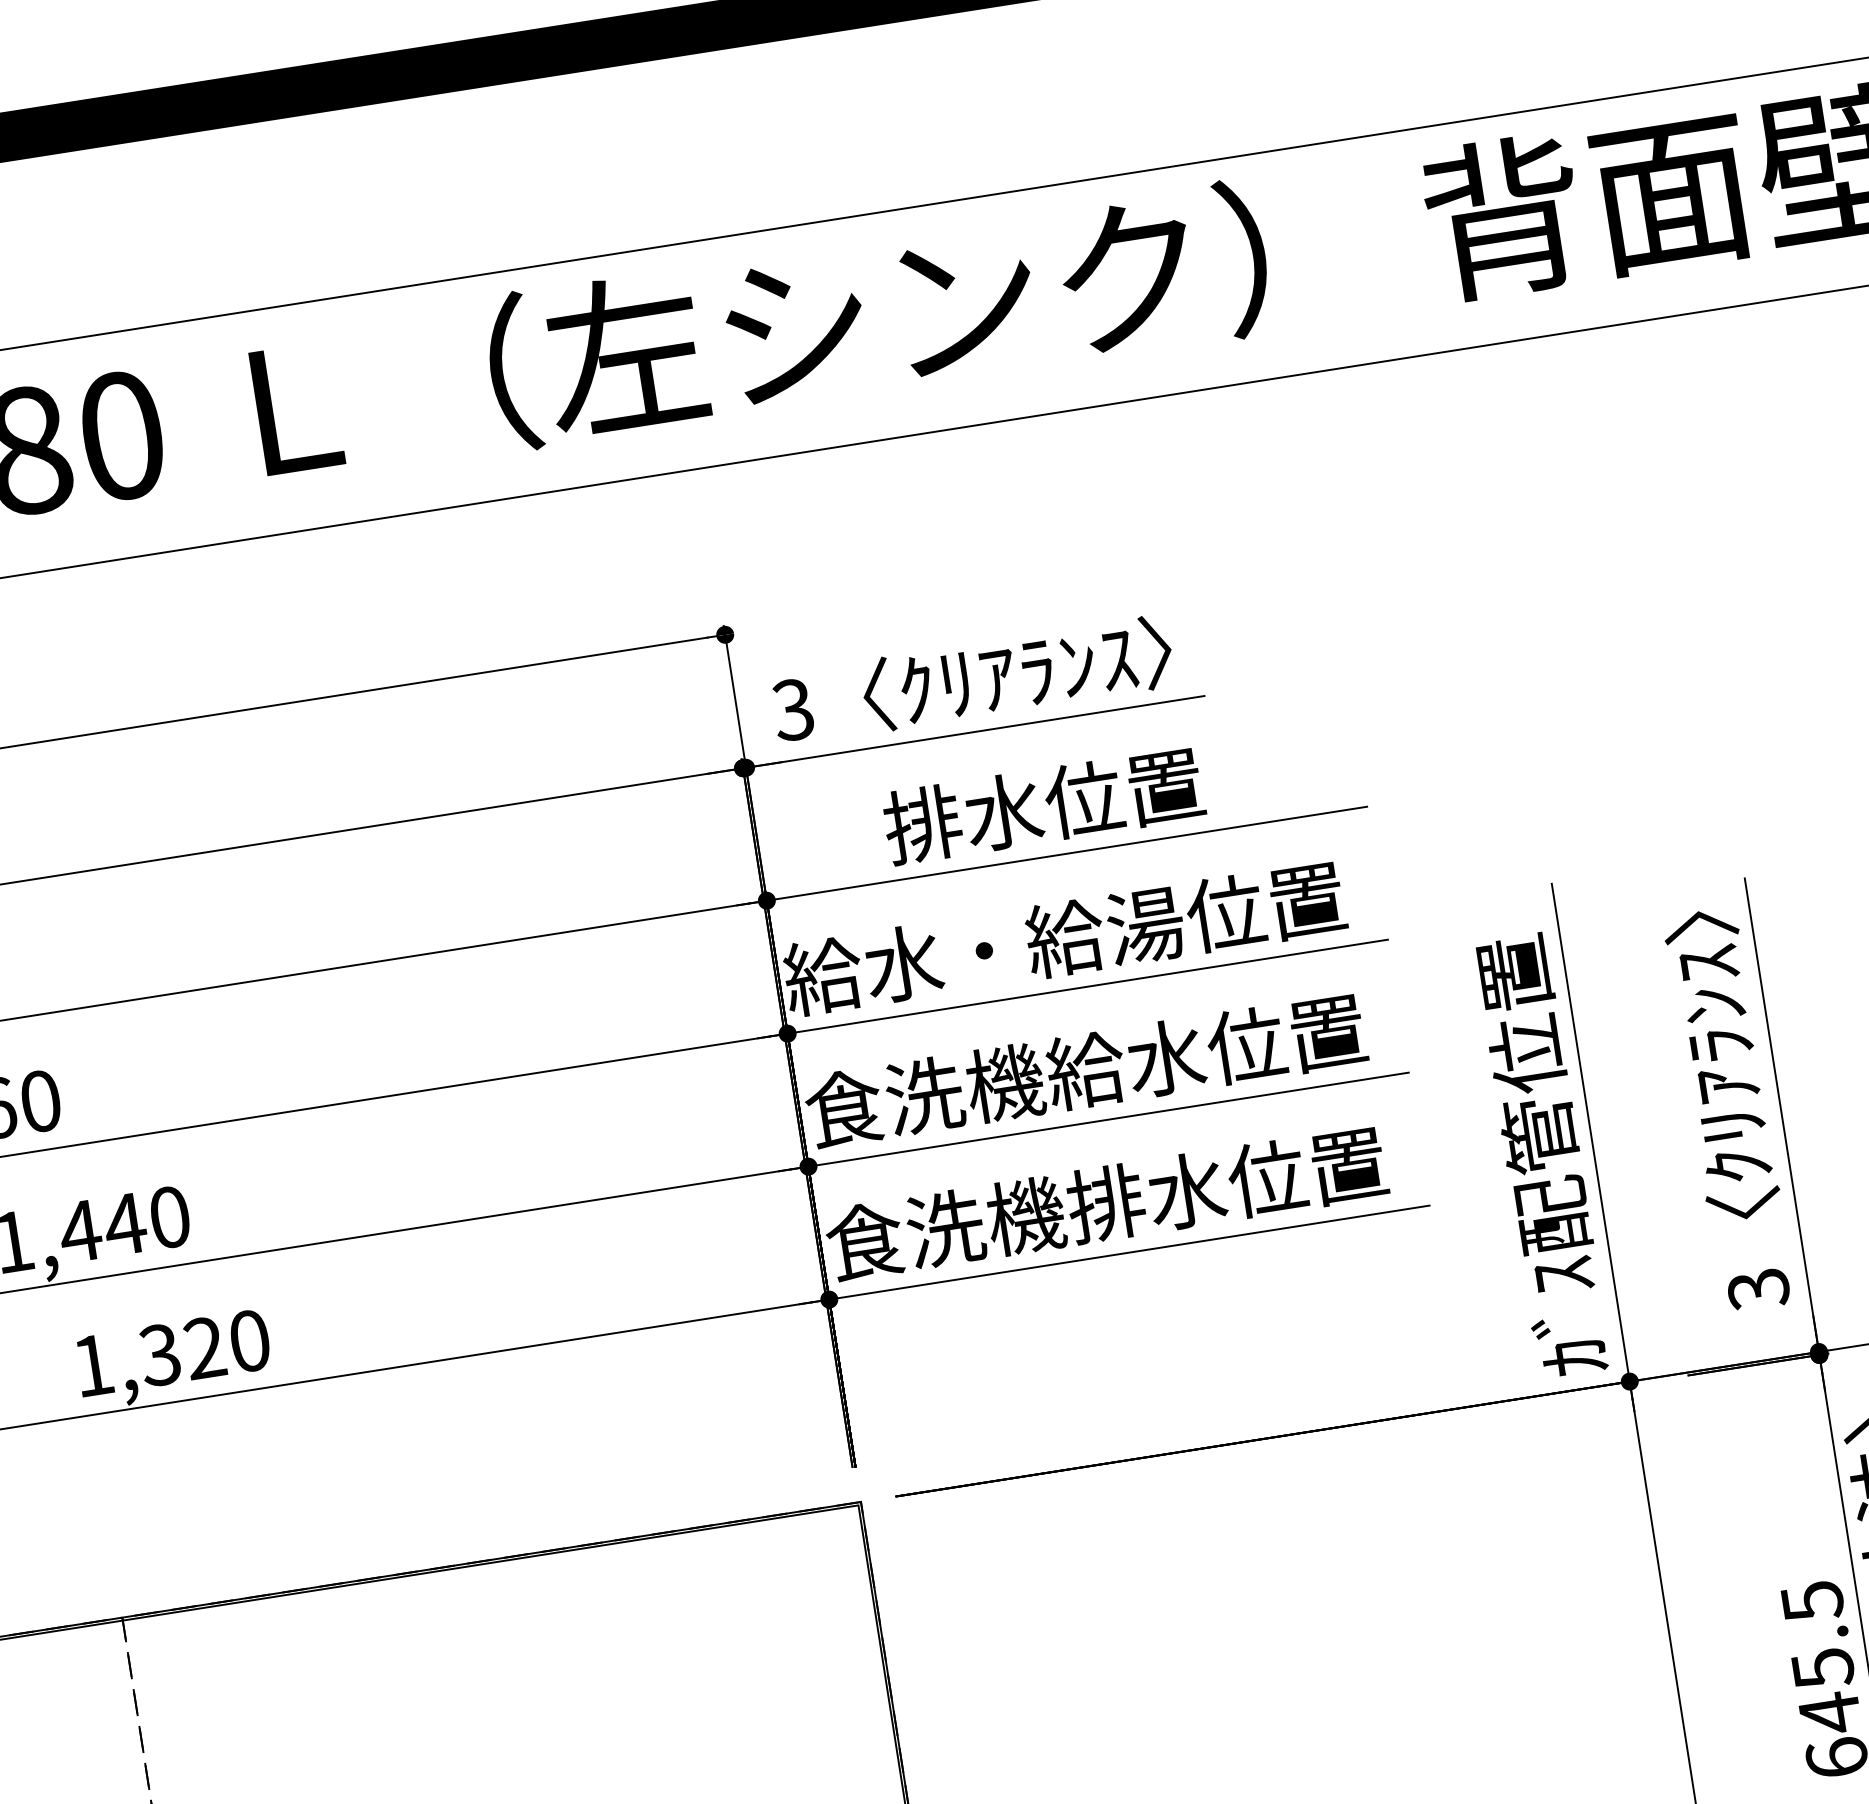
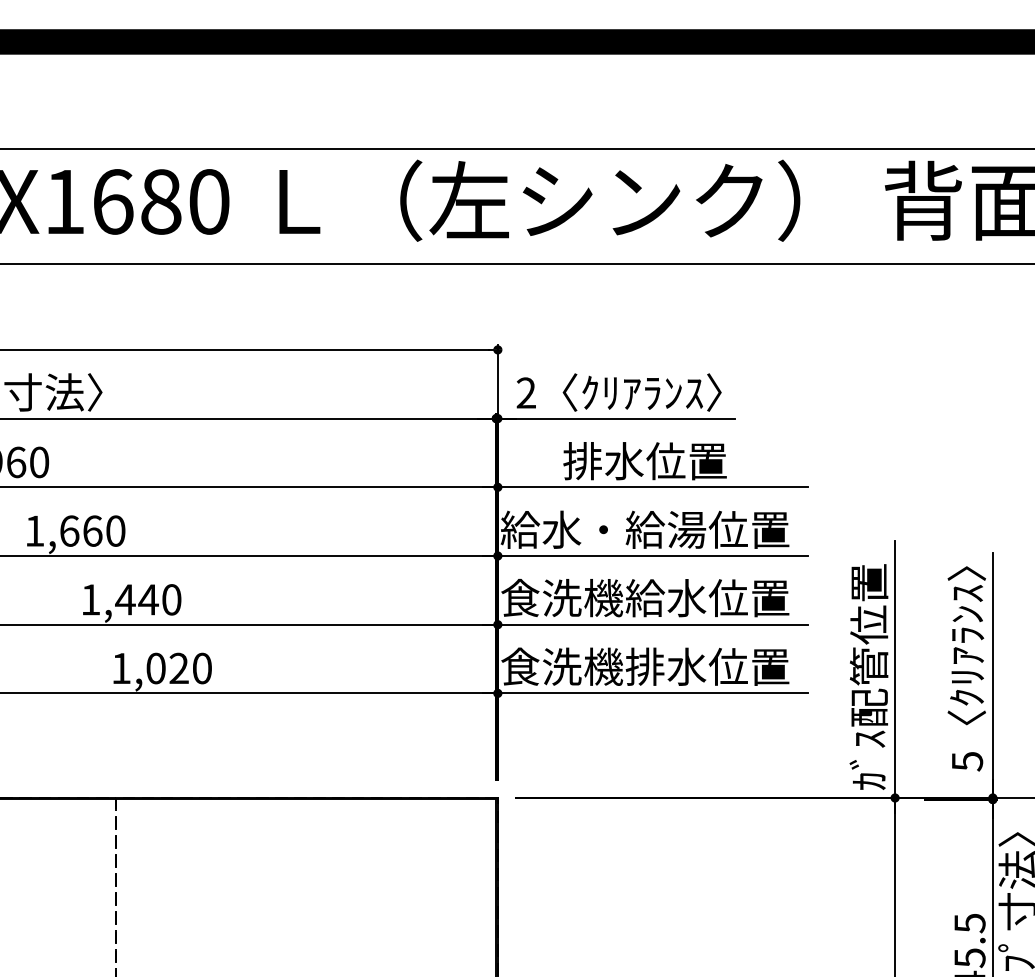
text: (791, 708) -> (525, 392), 3 -> 2
text: (1756, 1289) -> (966, 761), 3 -> 5
text: (159, 1355) -> (155, 668), 1,320 -> 1,020

